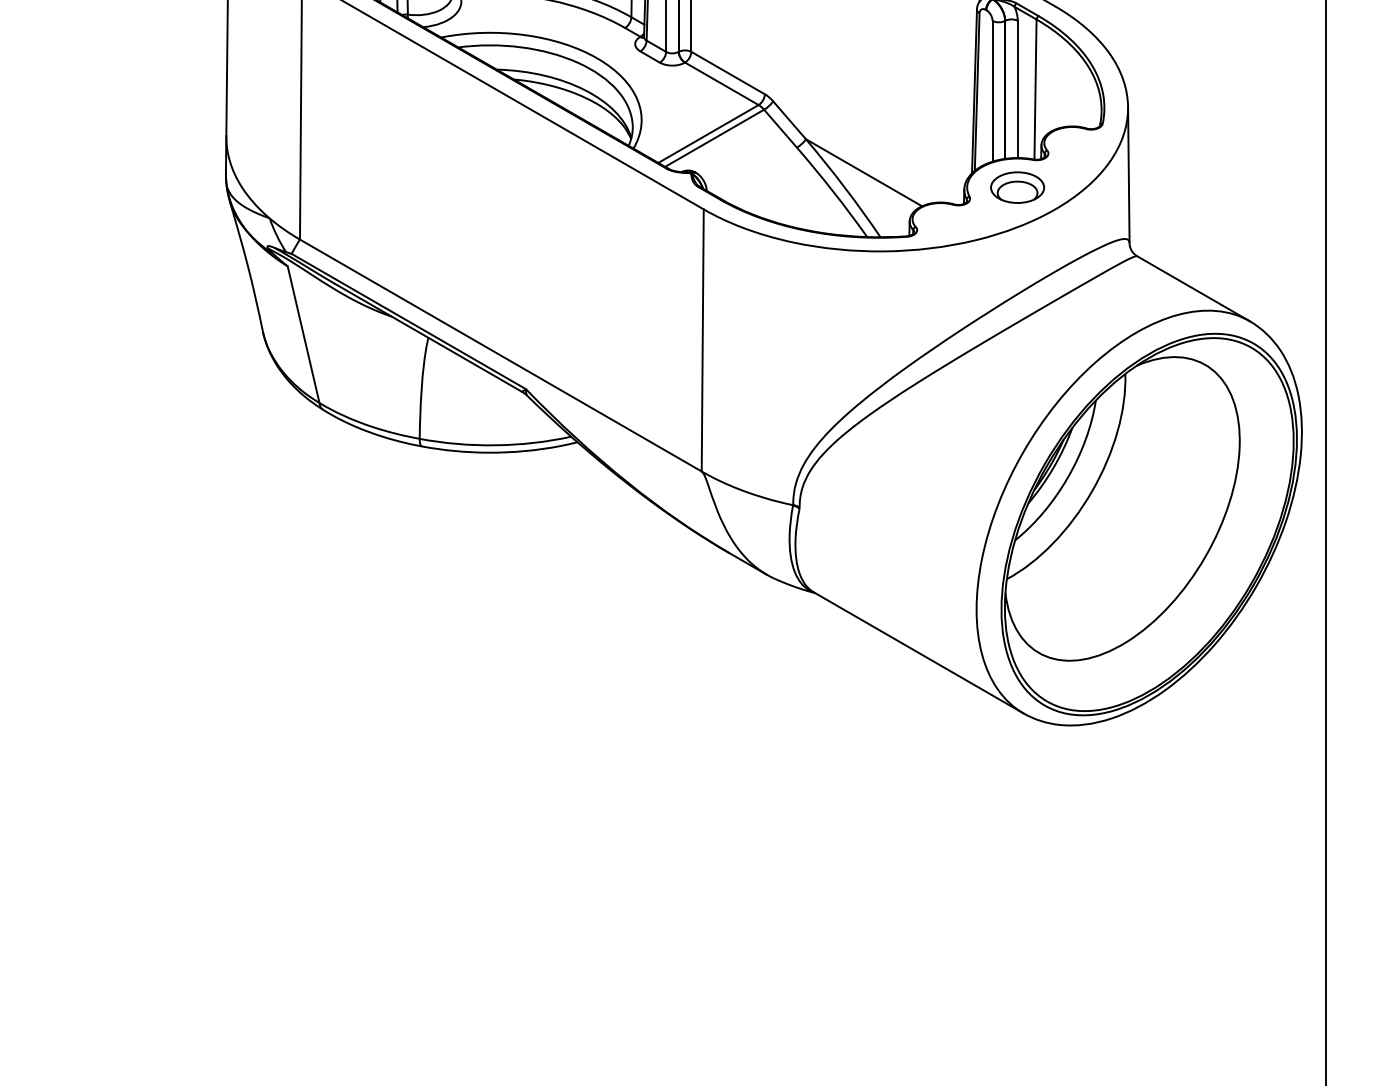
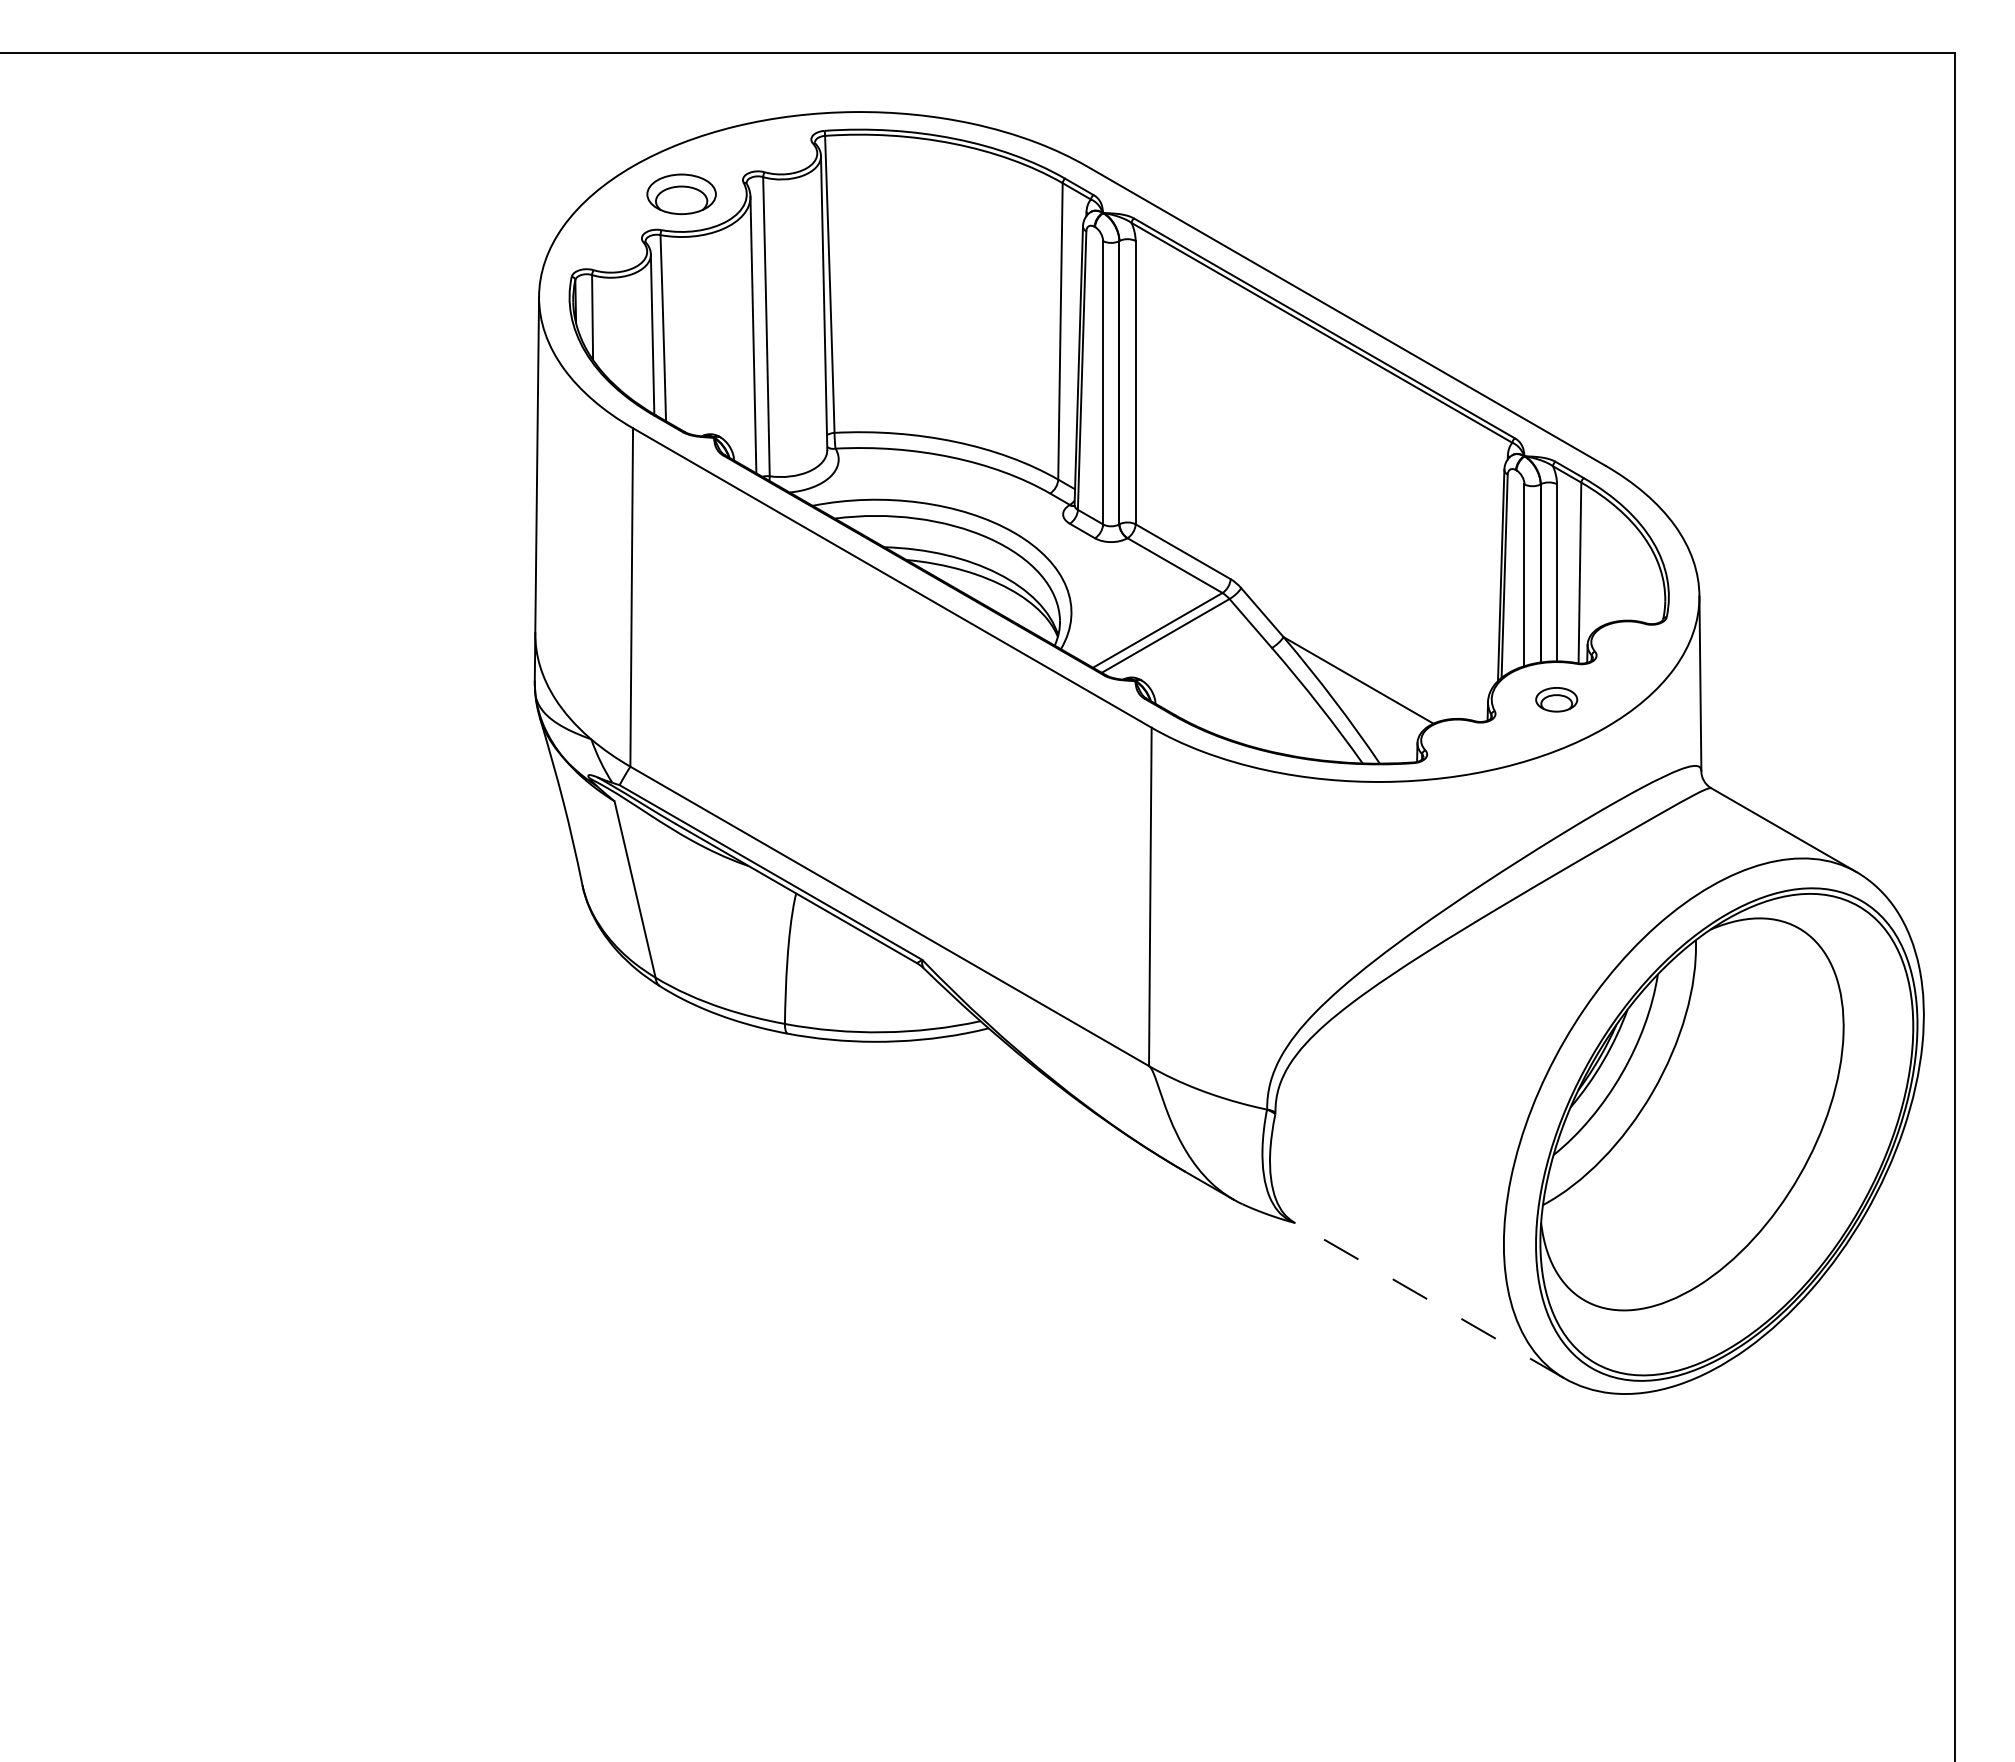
part: (1017, 187) -> (1556, 699), size x0.6
line: (918, 652) -> (1428, 1299), solid -> dashed

